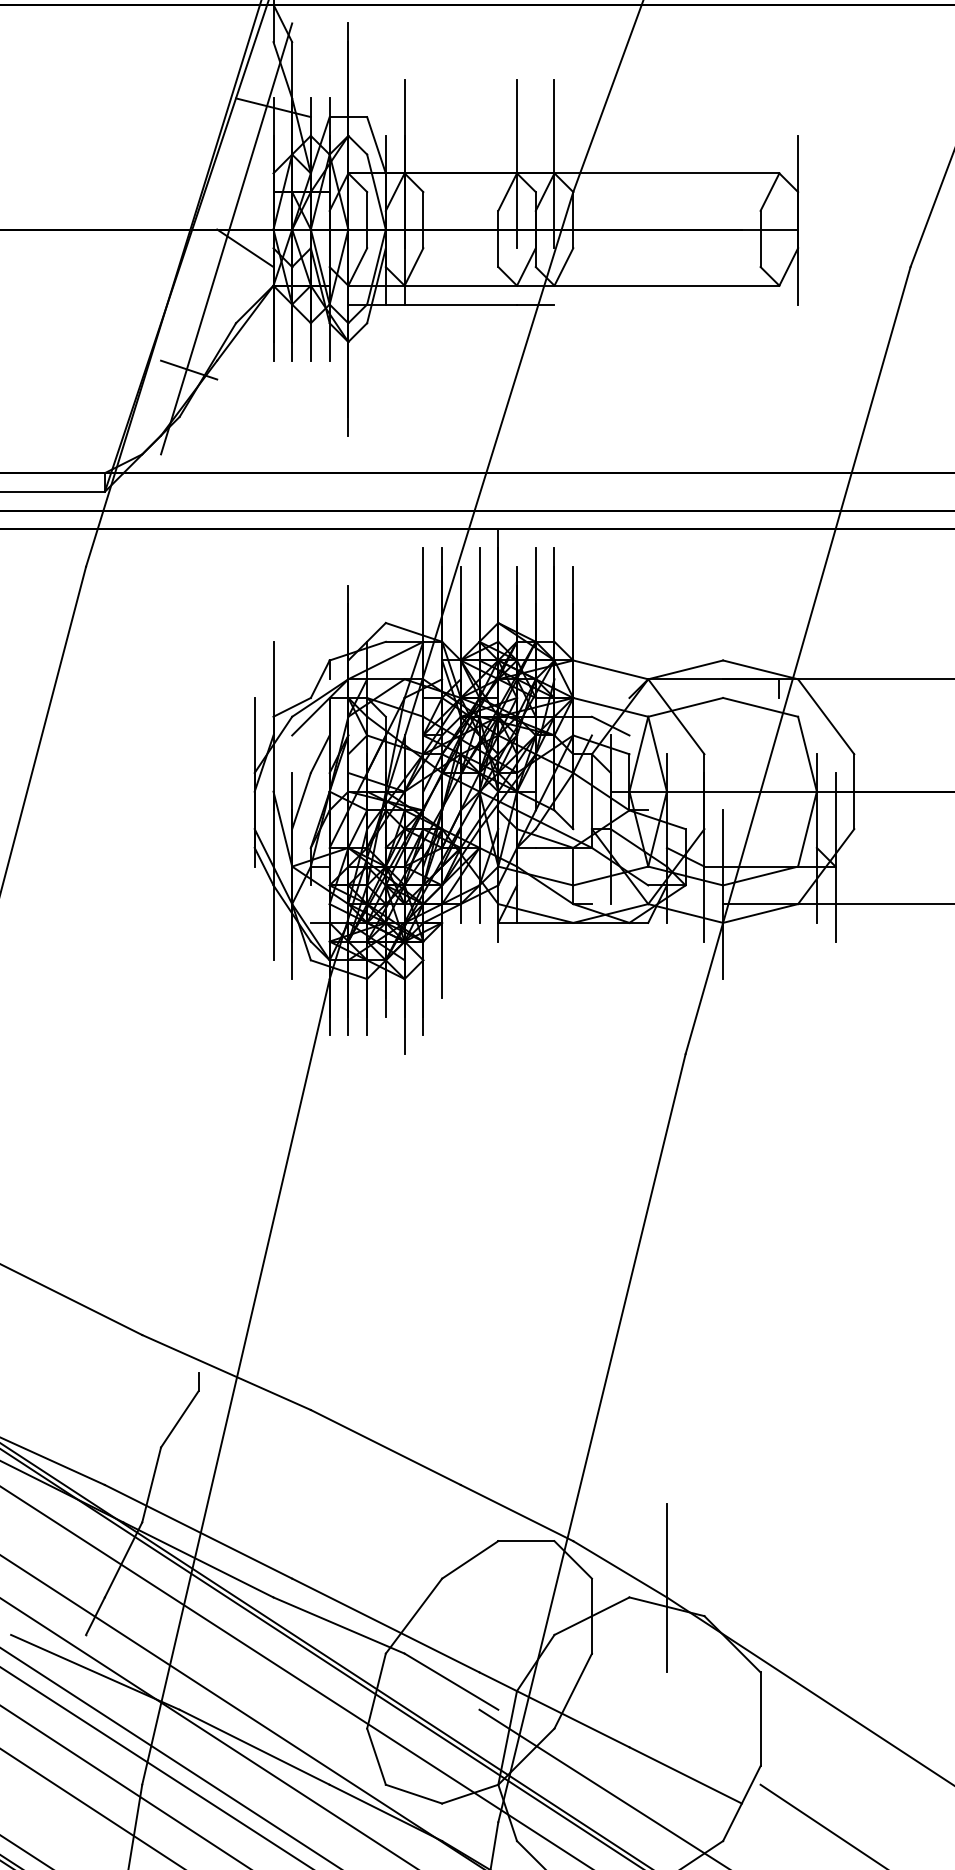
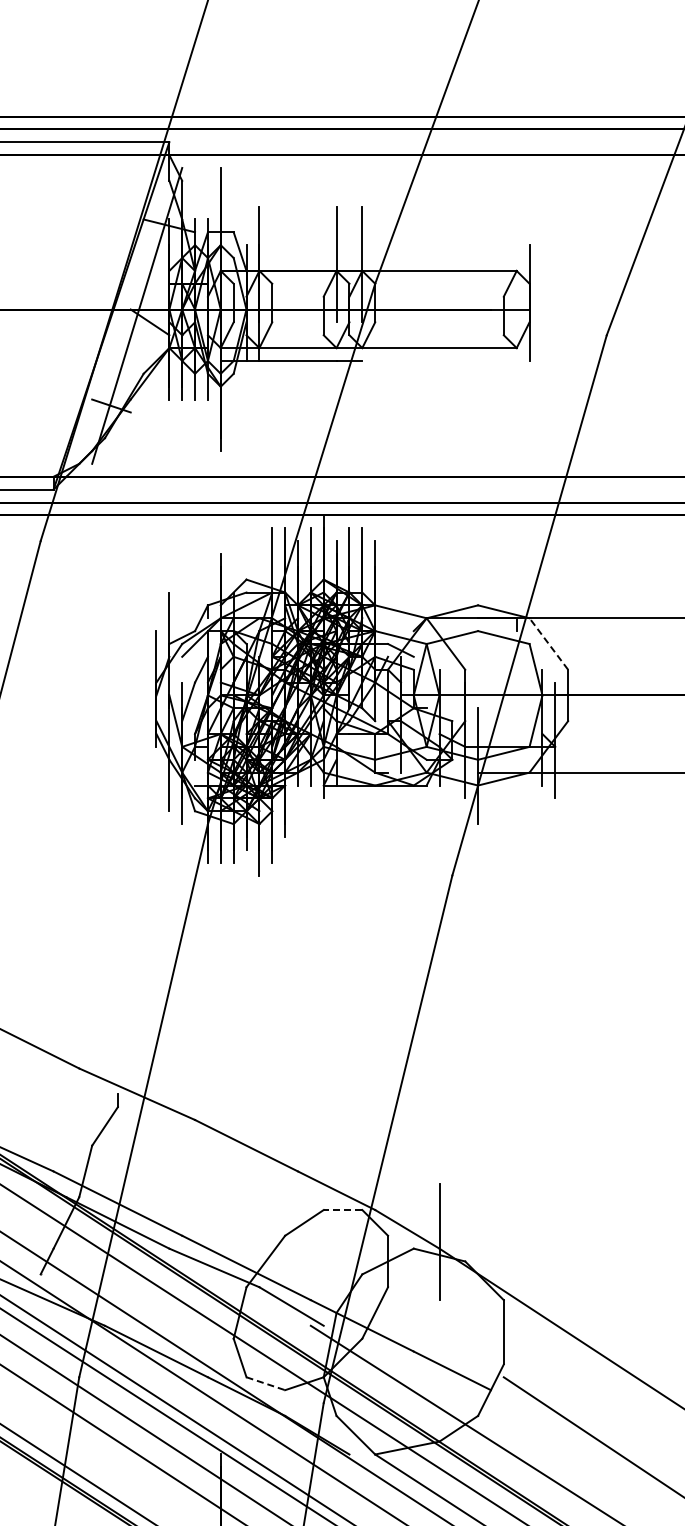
line: (825, 716) -> (548, 643), solid -> dashed
line: (525, 1541) -> (342, 1210), solid -> dashed
line: (414, 1793) -> (266, 1383), solid -> dashed

